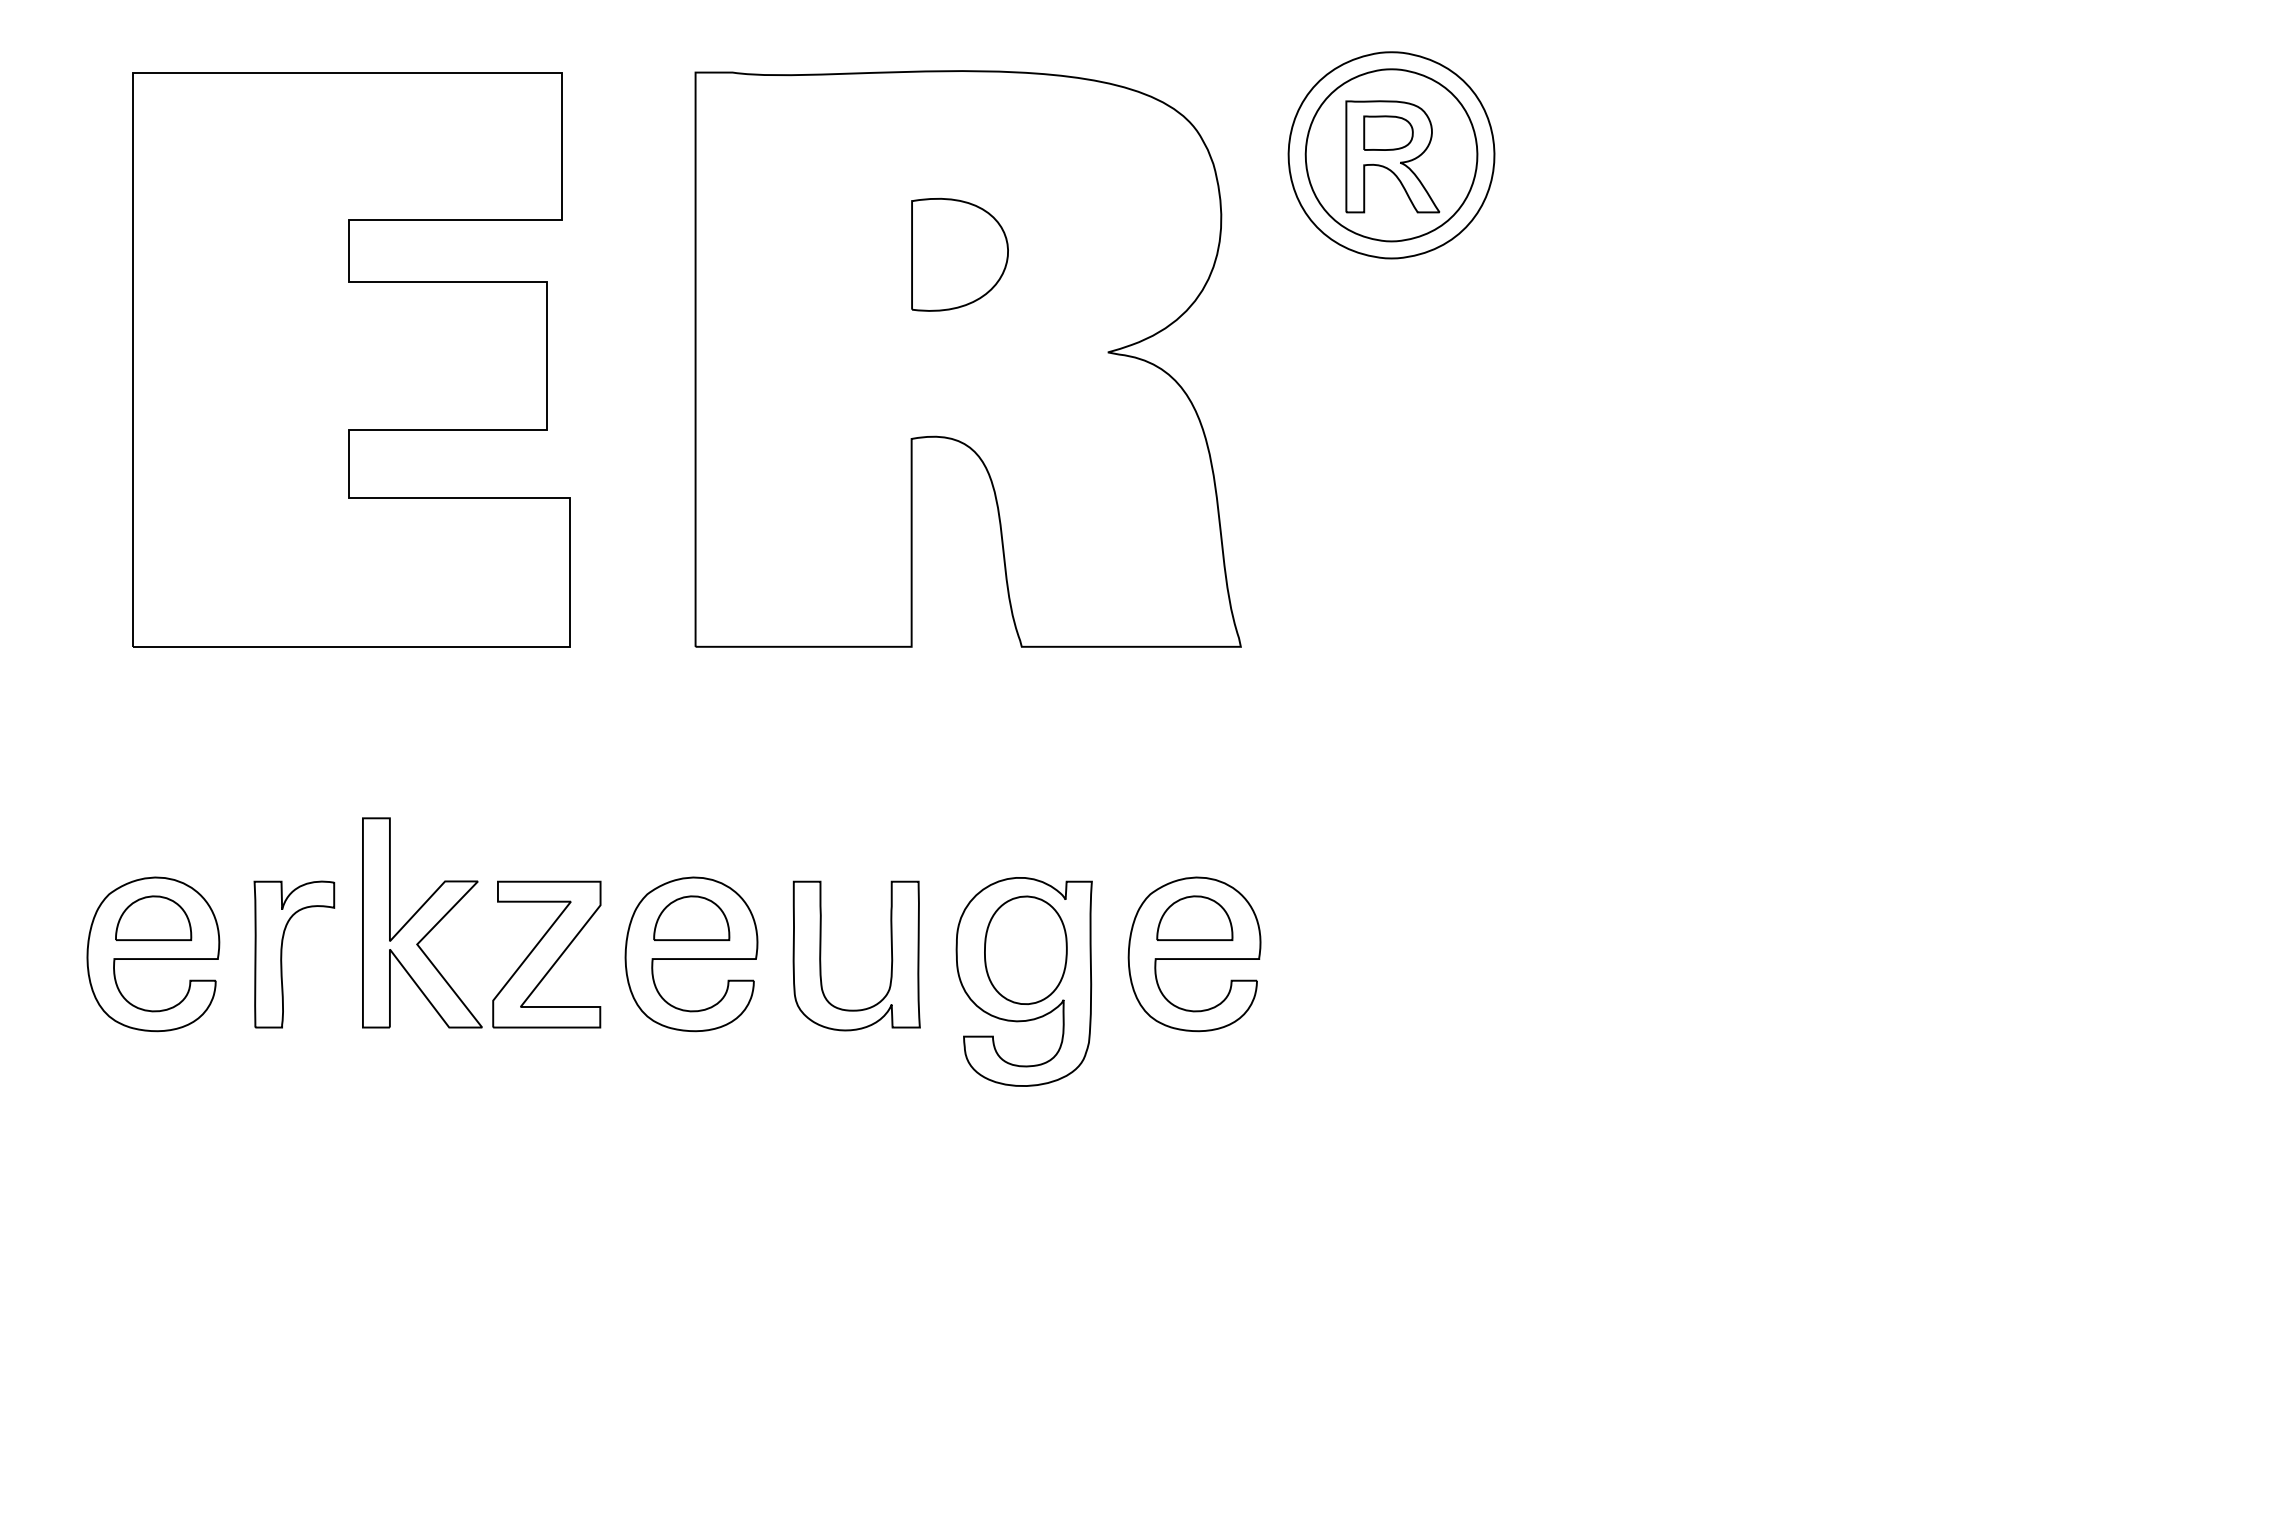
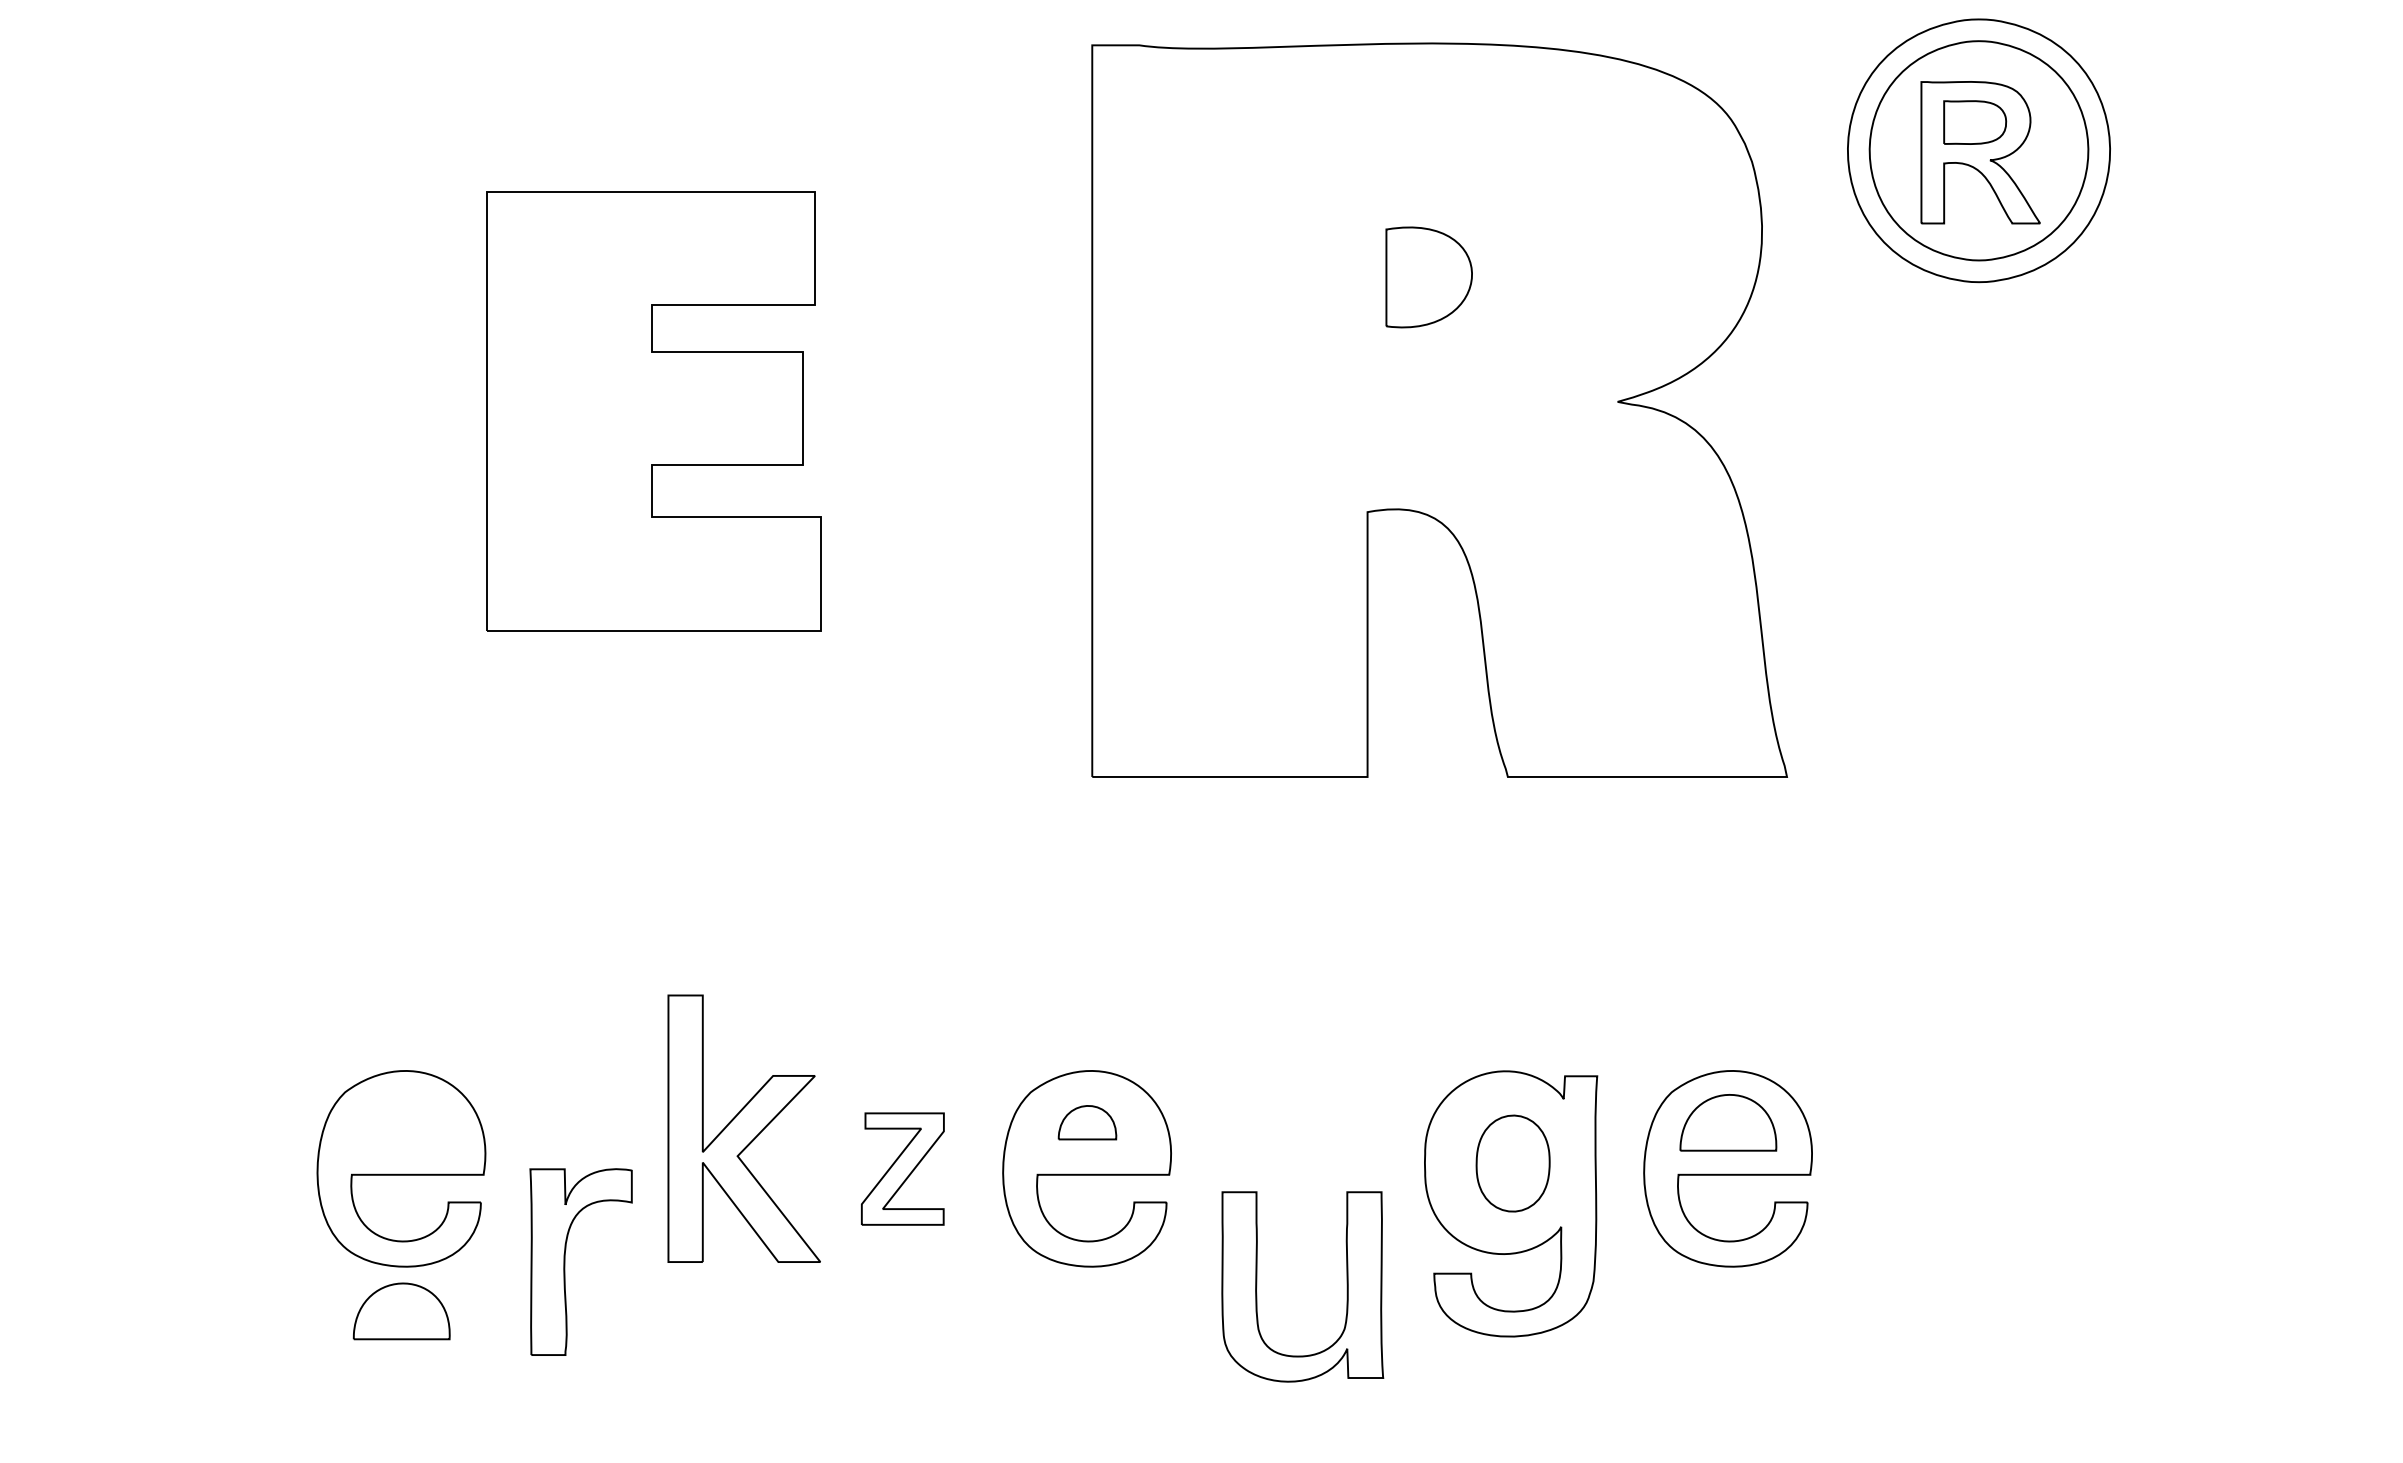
part: (959, 254) -> (1428, 277), size x0.7
part: (351, 359) -> (653, 410), size x0.6
part: (153, 917) -> (401, 1310), moved
part: (691, 917) -> (1087, 1121), size x0.6
part: (1025, 949) -> (1512, 1162), size x0.7
part: (282, 954) -> (565, 1262), moved
part: (546, 954) -> (902, 1169), size x0.6
part: (821, 955) -> (1257, 1286), moved

